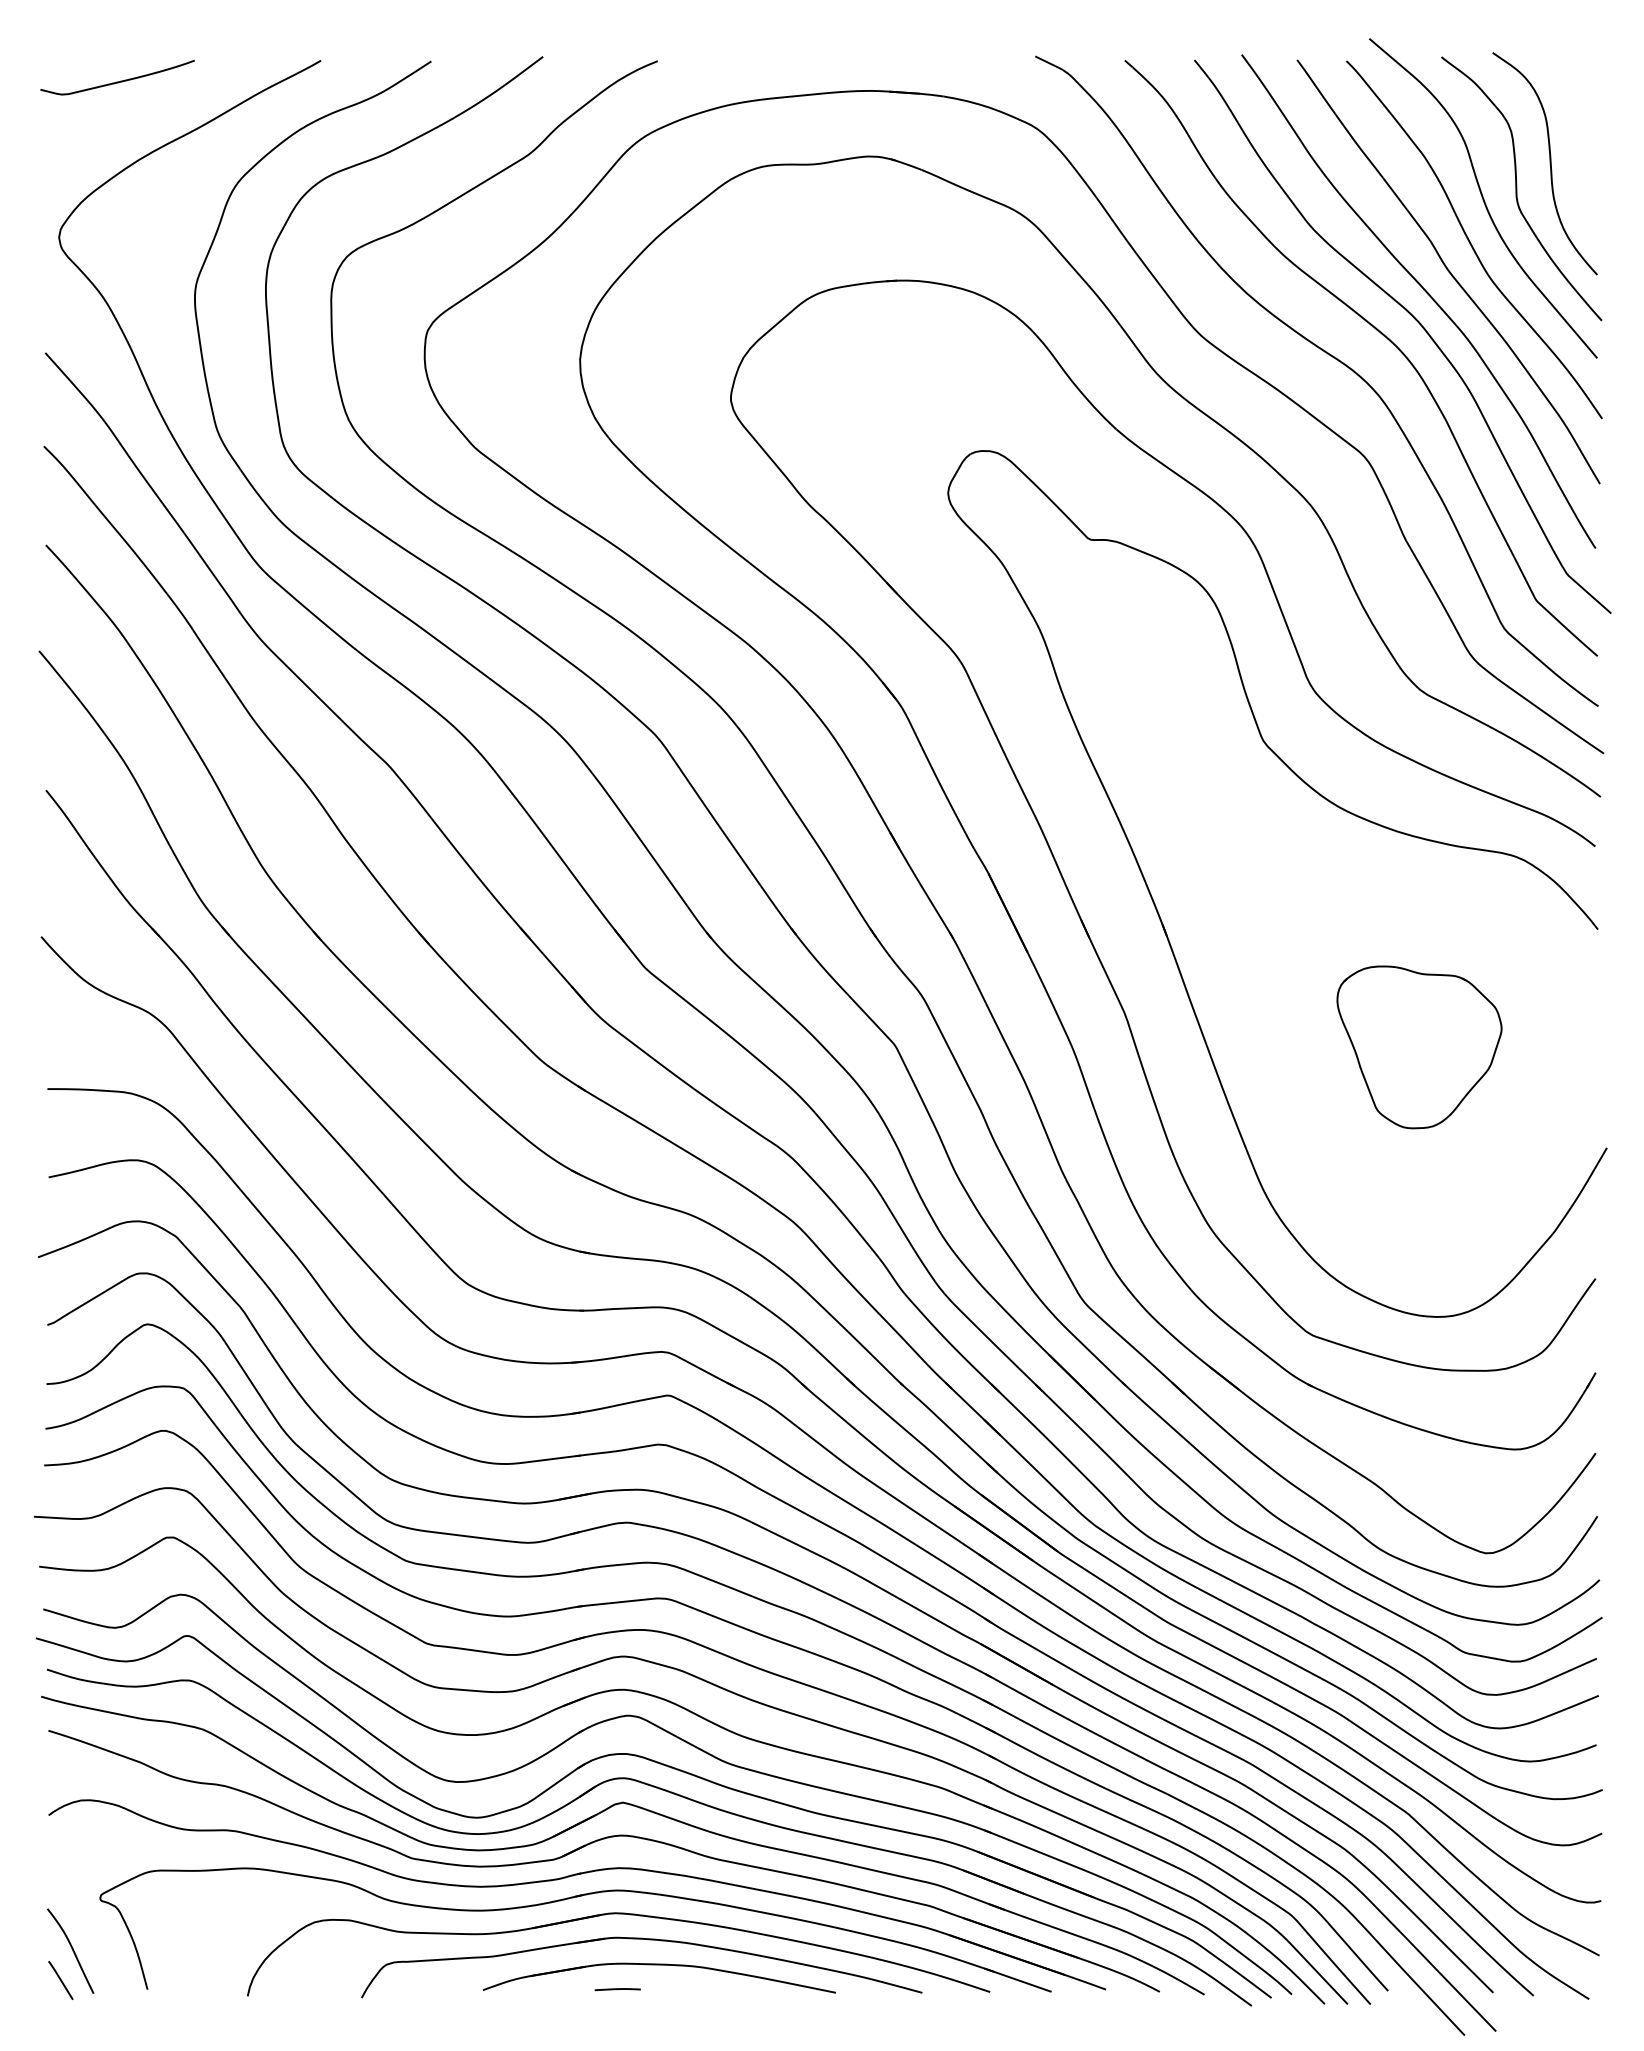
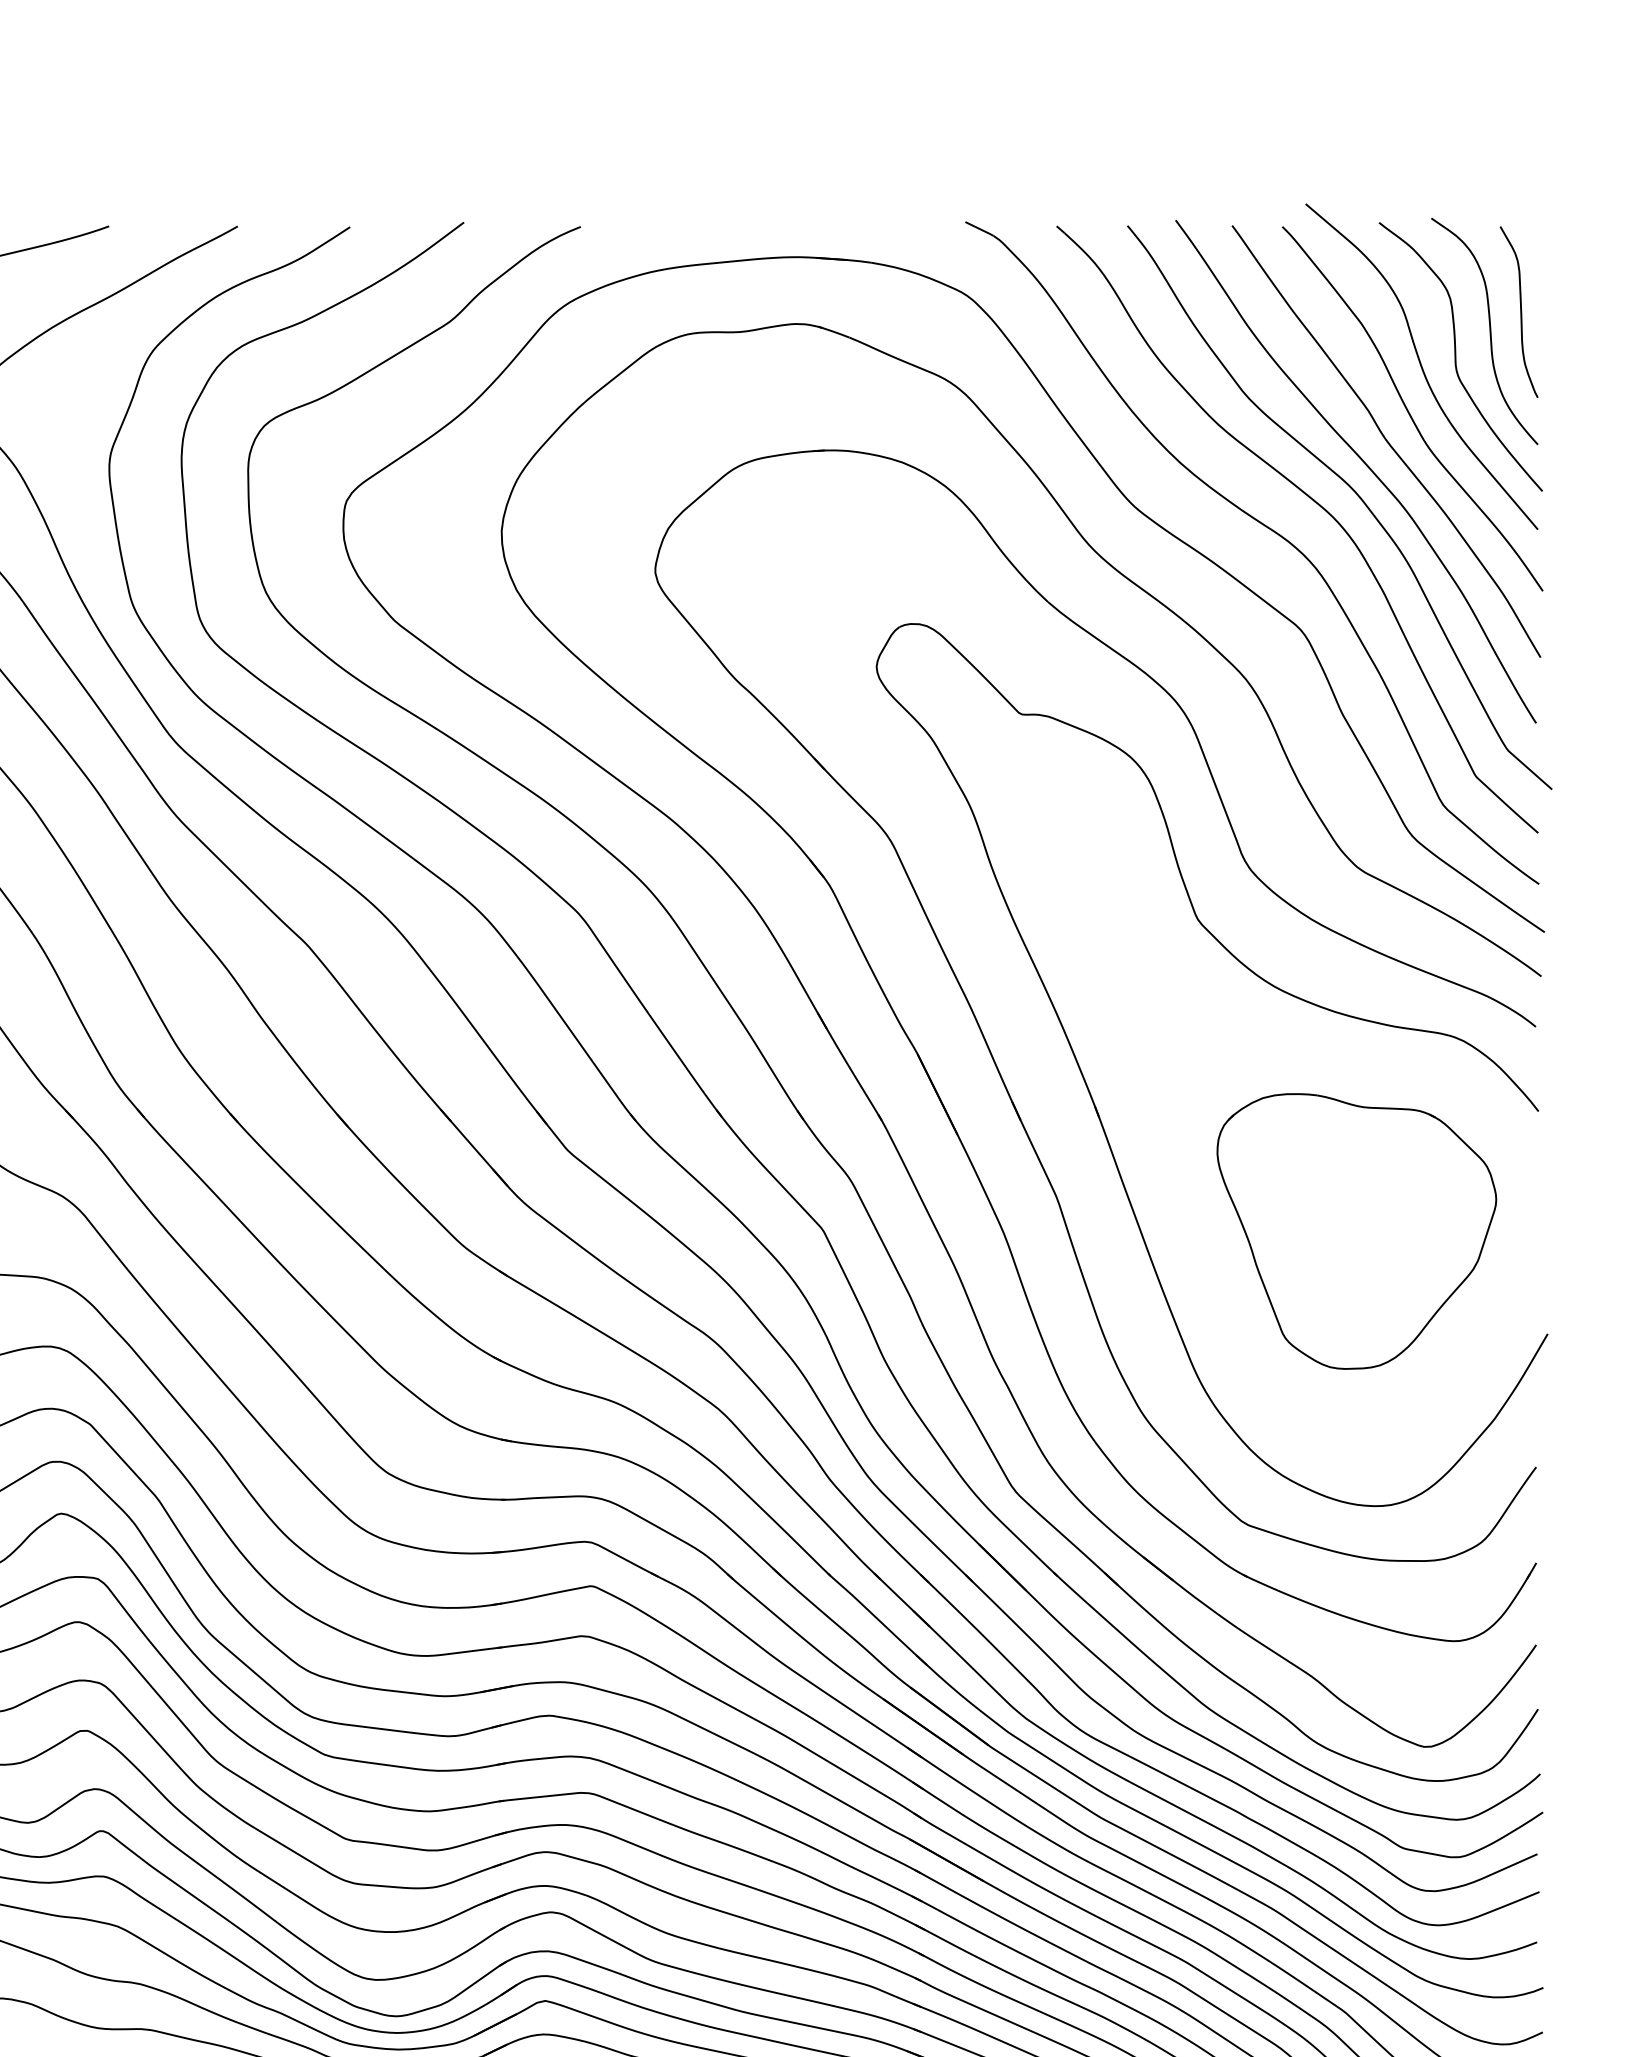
curve: (1580, 144) -> (1520, 311), added
part: (1419, 1047) -> (1356, 1231), size x1.67

